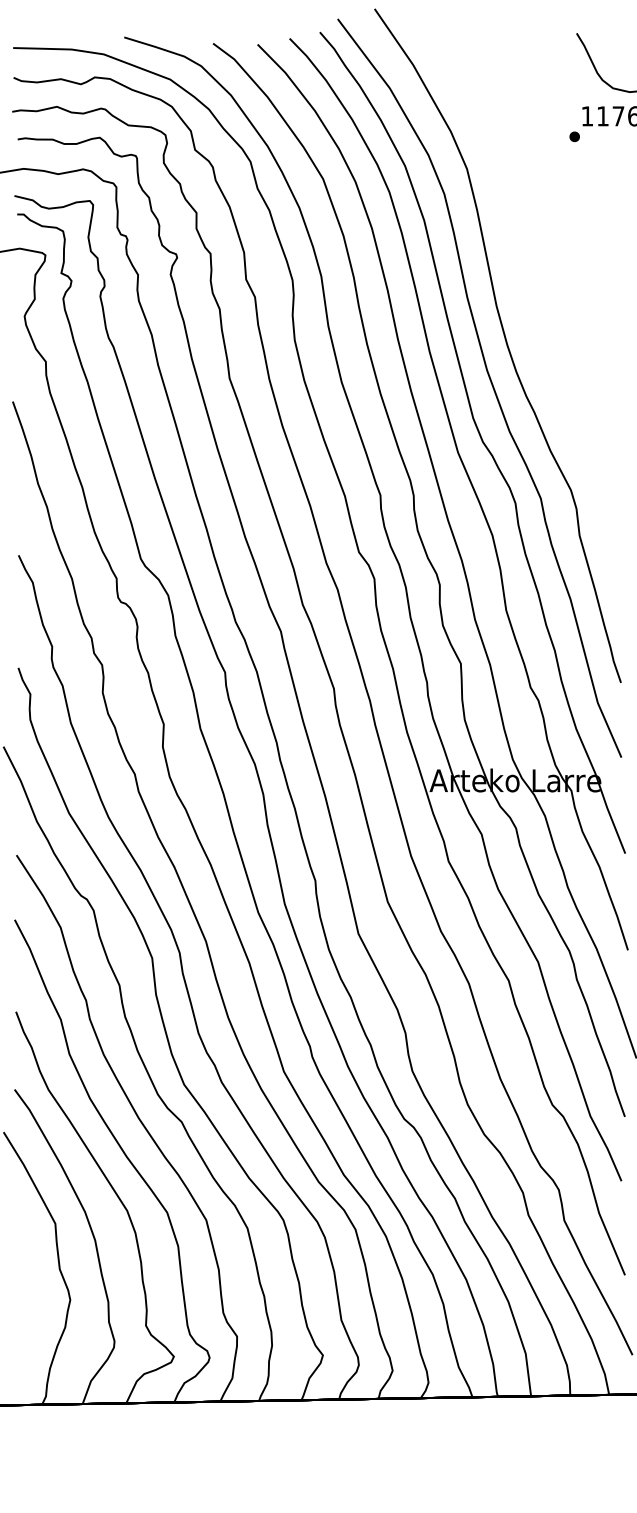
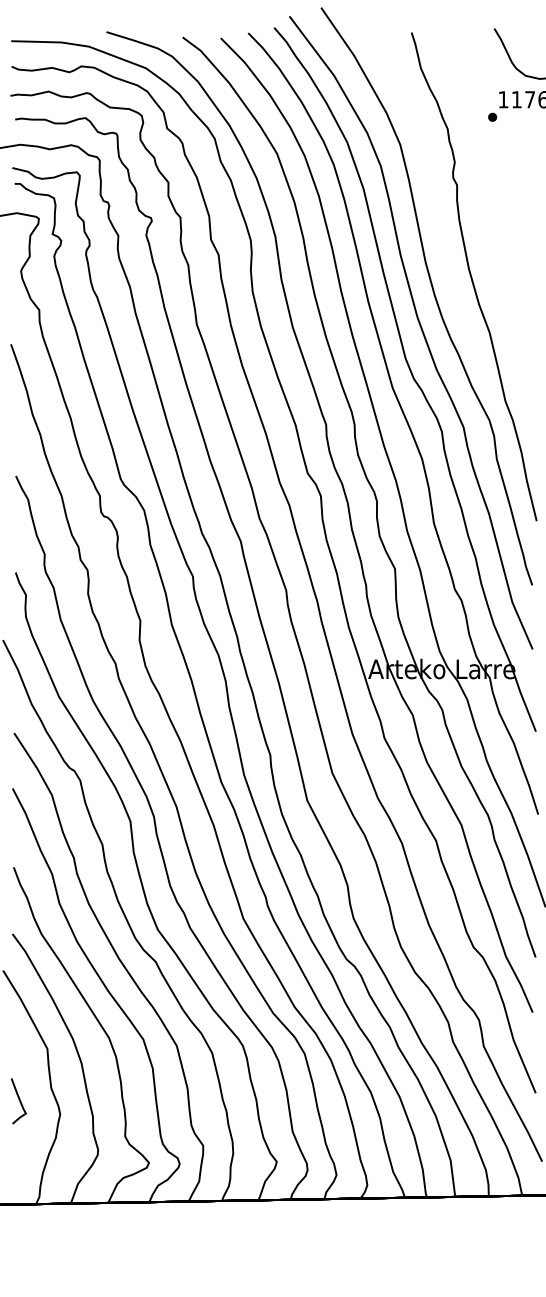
curve: (550, 322) -> (471, 276), added
part: (21, 1284) -> (18, 1101), added

